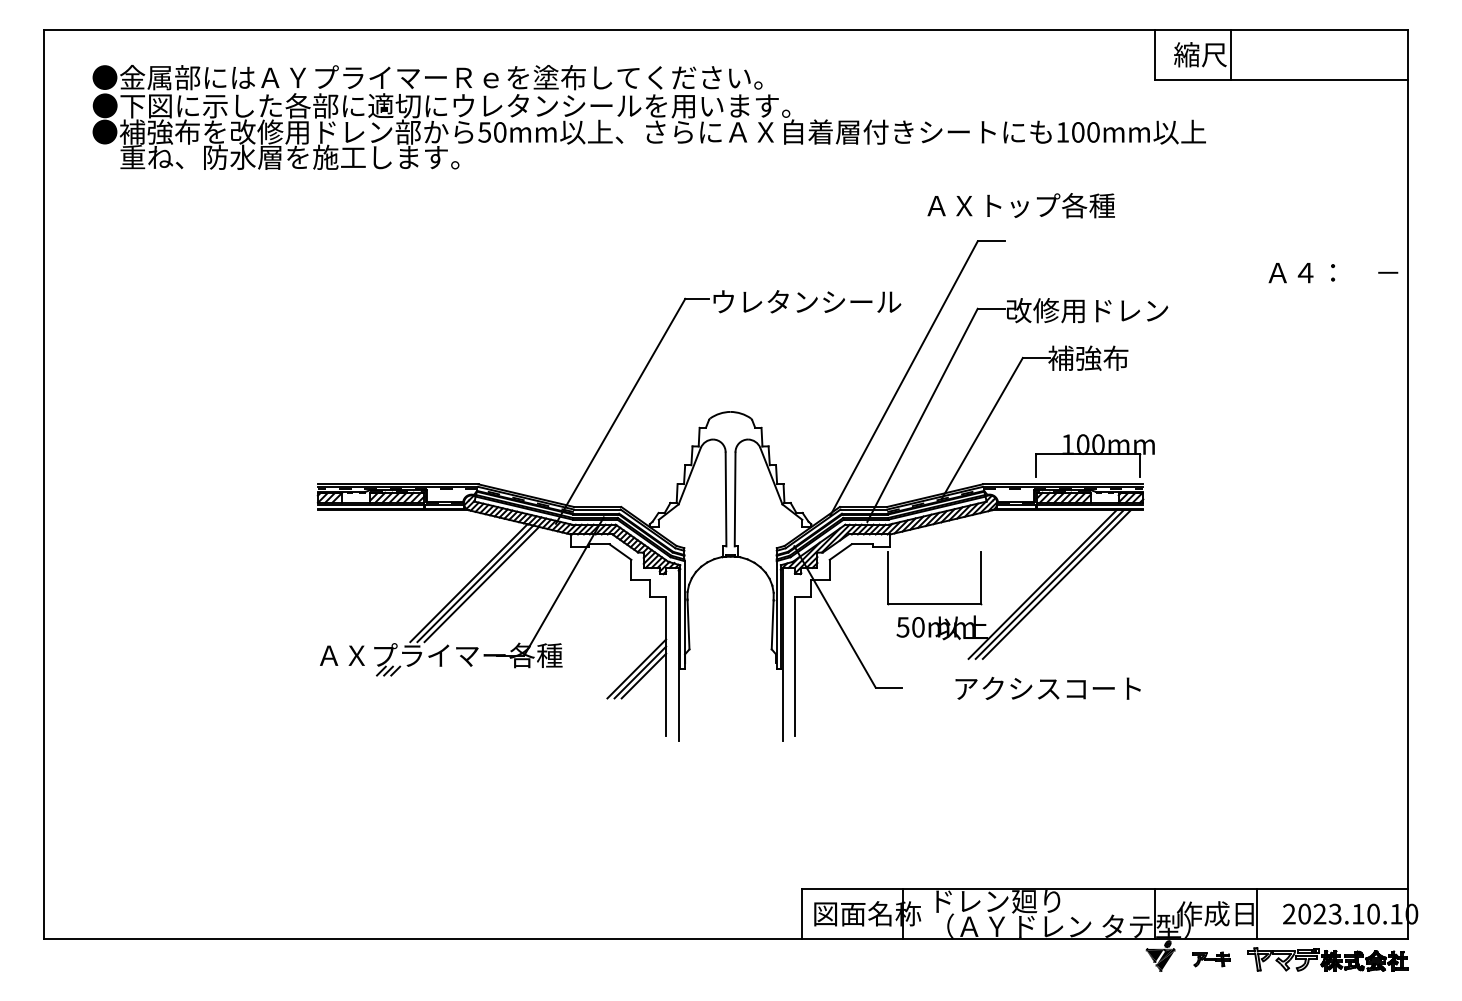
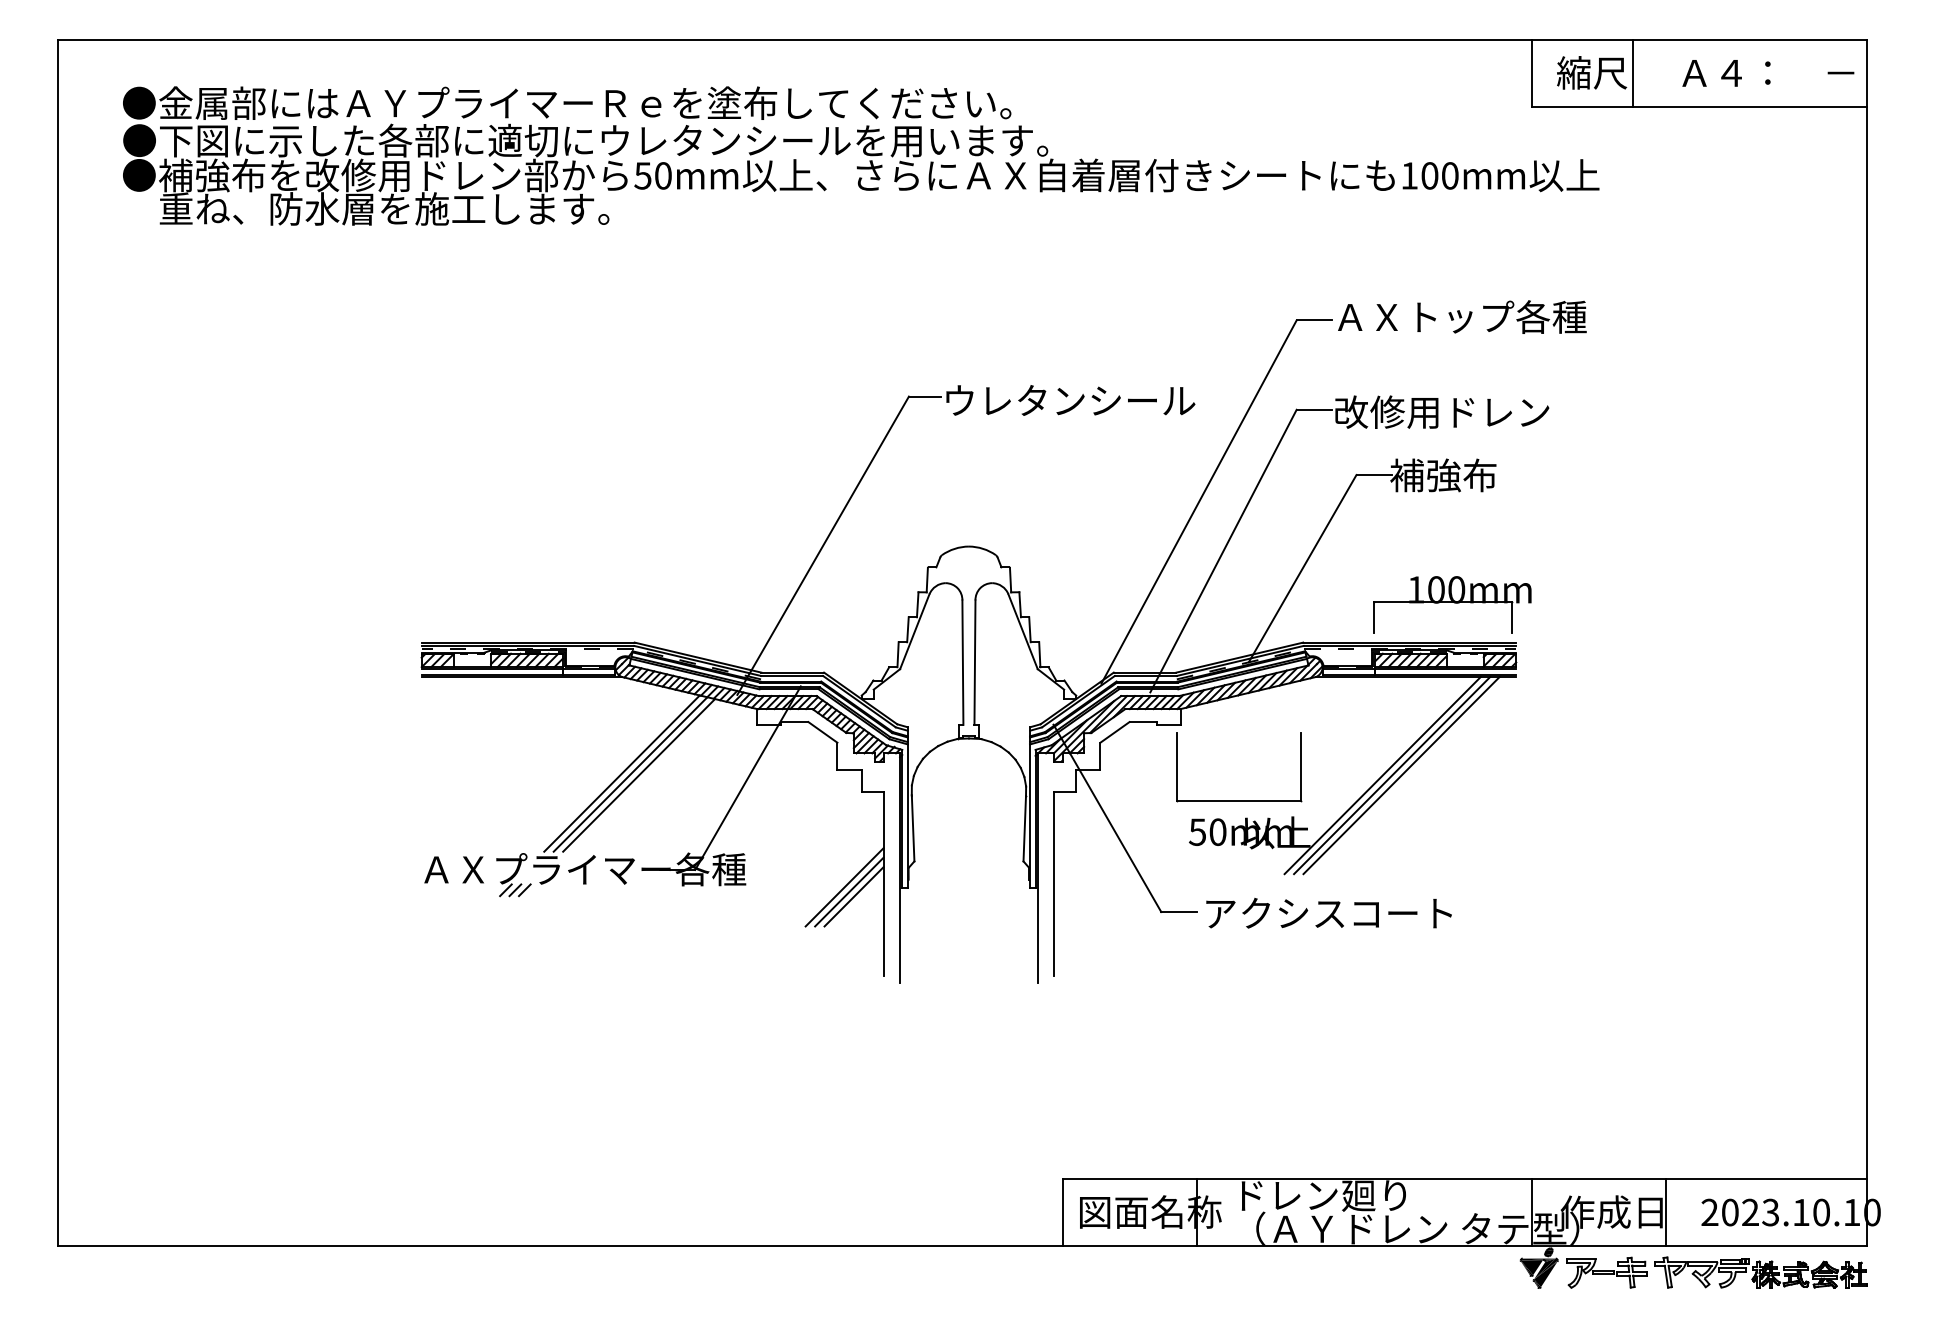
text: (1021, 205) -> (1462, 316), moved
text: (1333, 273) -> (1768, 73), moved
text: (1047, 688) -> (1328, 913), moved
part: (1211, 959) -> (1606, 1272), size x1.67

